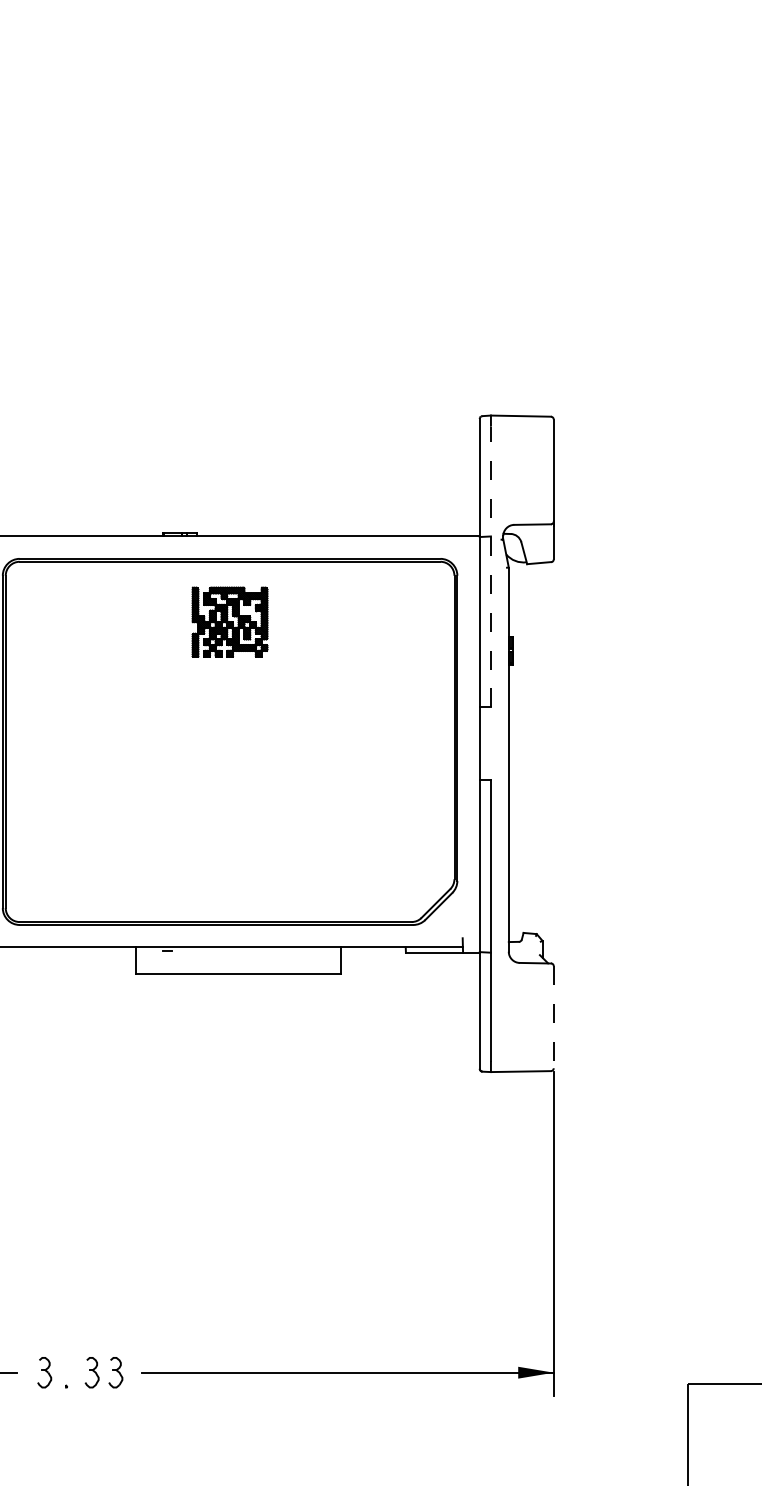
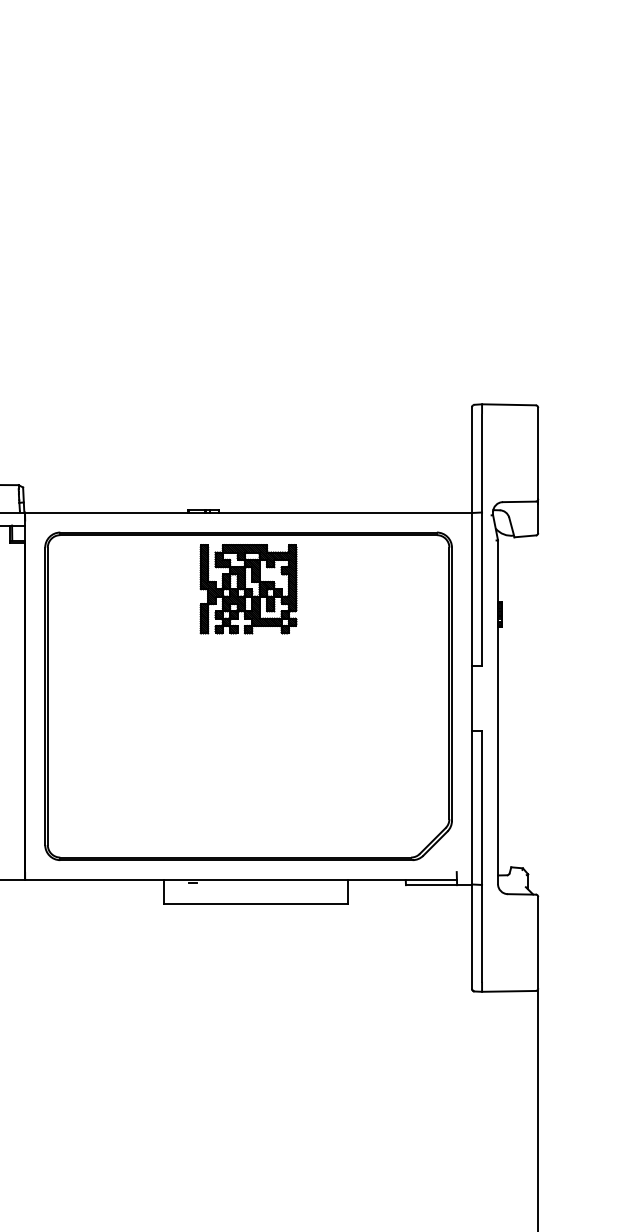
line: (490, 566) -> (481, 539), dashed -> solid
part: (229, 621) -> (248, 588), size x1.43
line: (553, 1017) -> (538, 942), dashed -> solid

